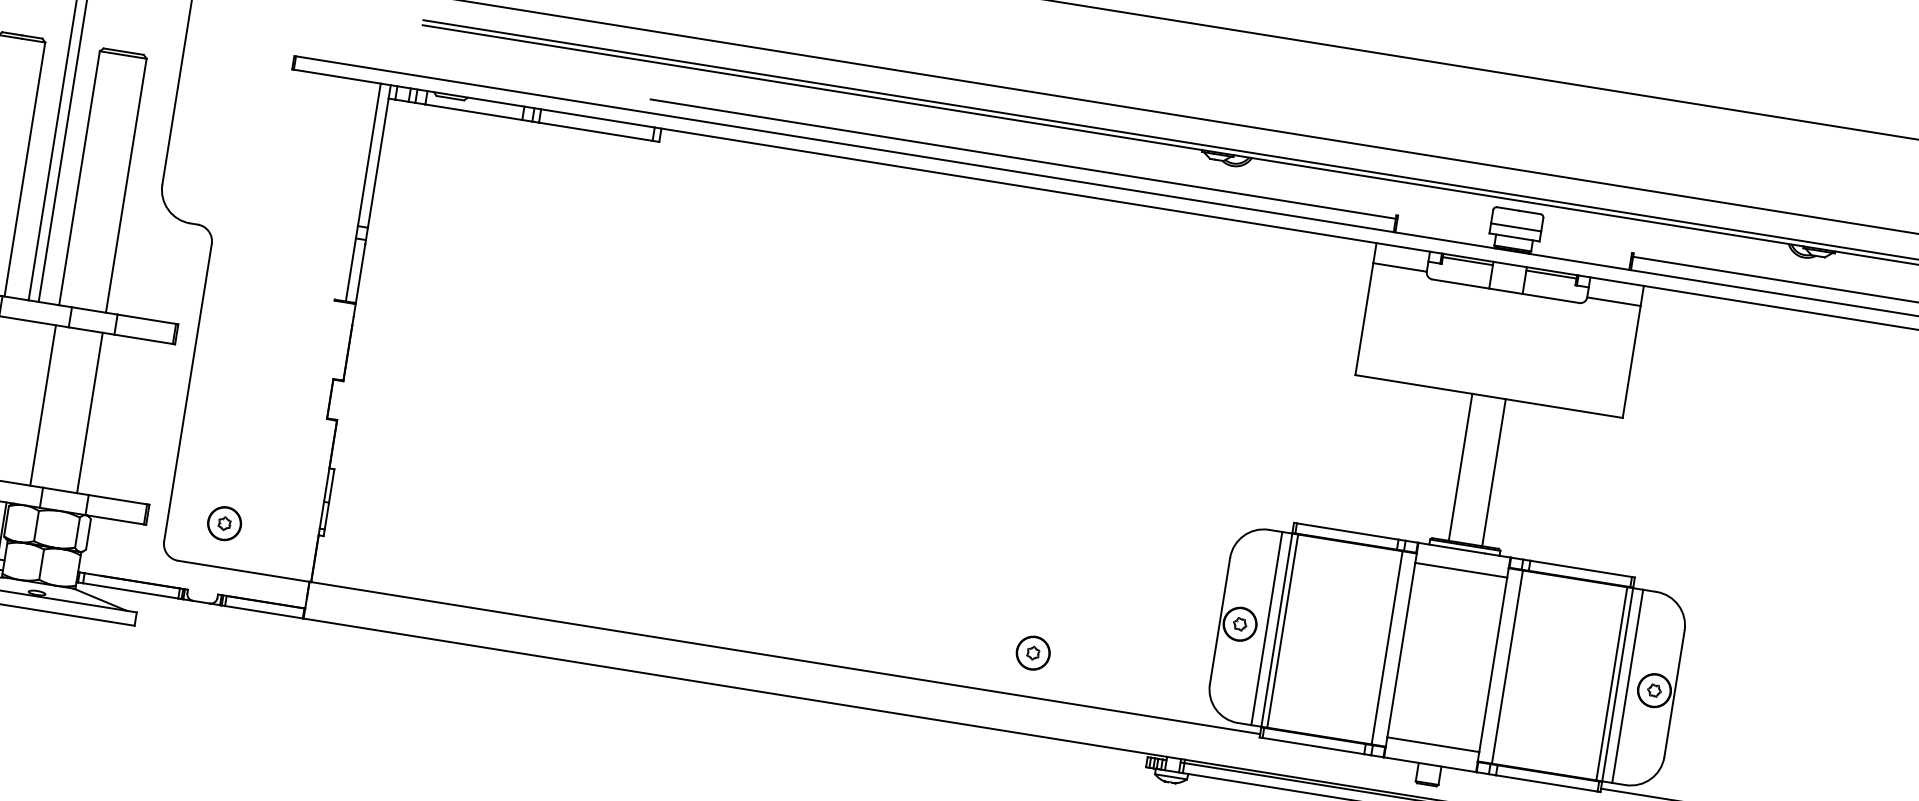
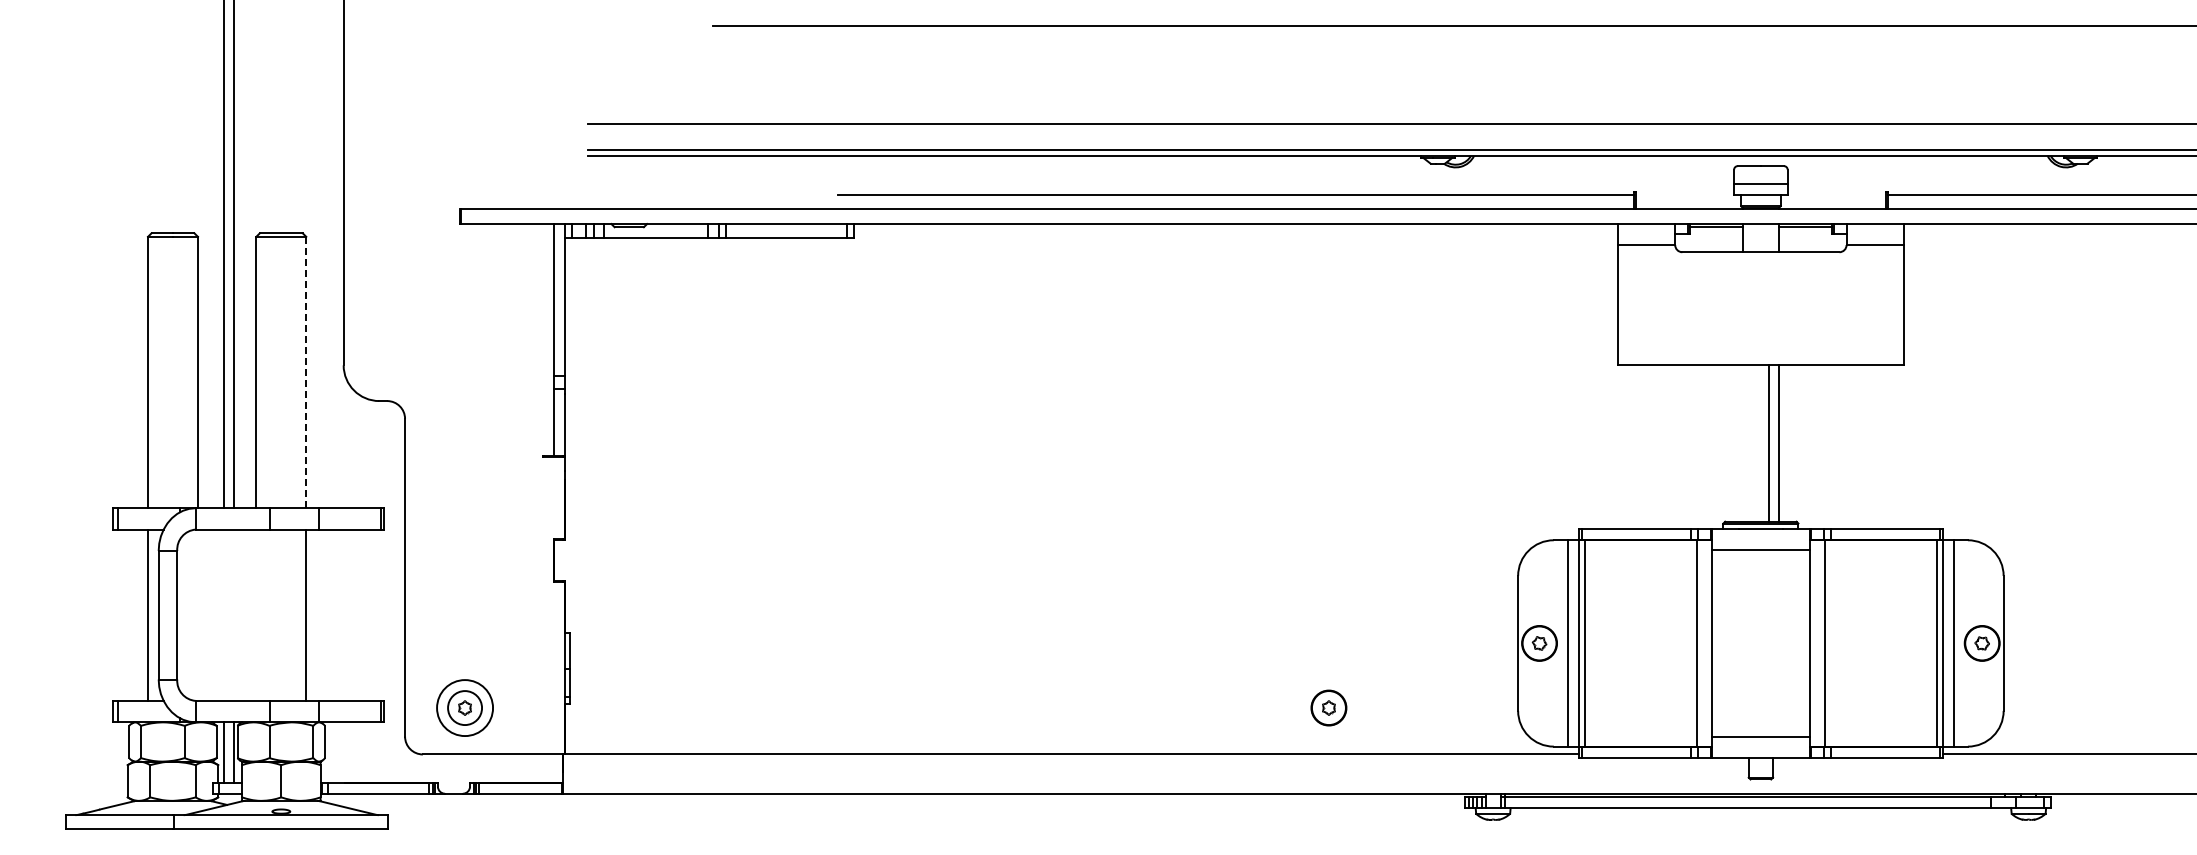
line: (126, 185) -> (306, 372), solid -> dashed
line: (43, 404) -> (256, 614), removed
line: (1461, 466) -> (1769, 442), moved
circle: (224, 523) -> (464, 707), size x1.6

